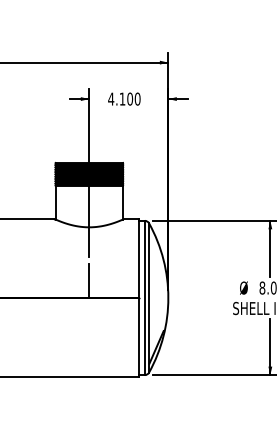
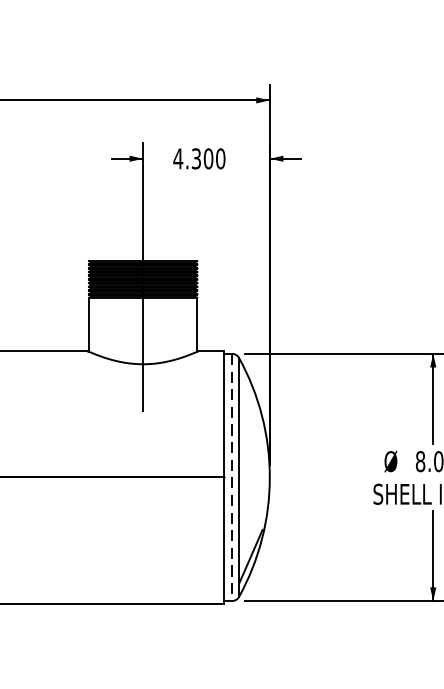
text: (122, 98) -> (196, 157), 4.100 -> 4.300
line: (89, 280) -> (143, 449), removed
line: (144, 298) -> (231, 478), solid -> dashed

